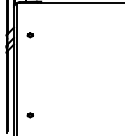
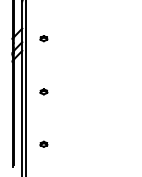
part: (29, 75) -> (42, 91), added

